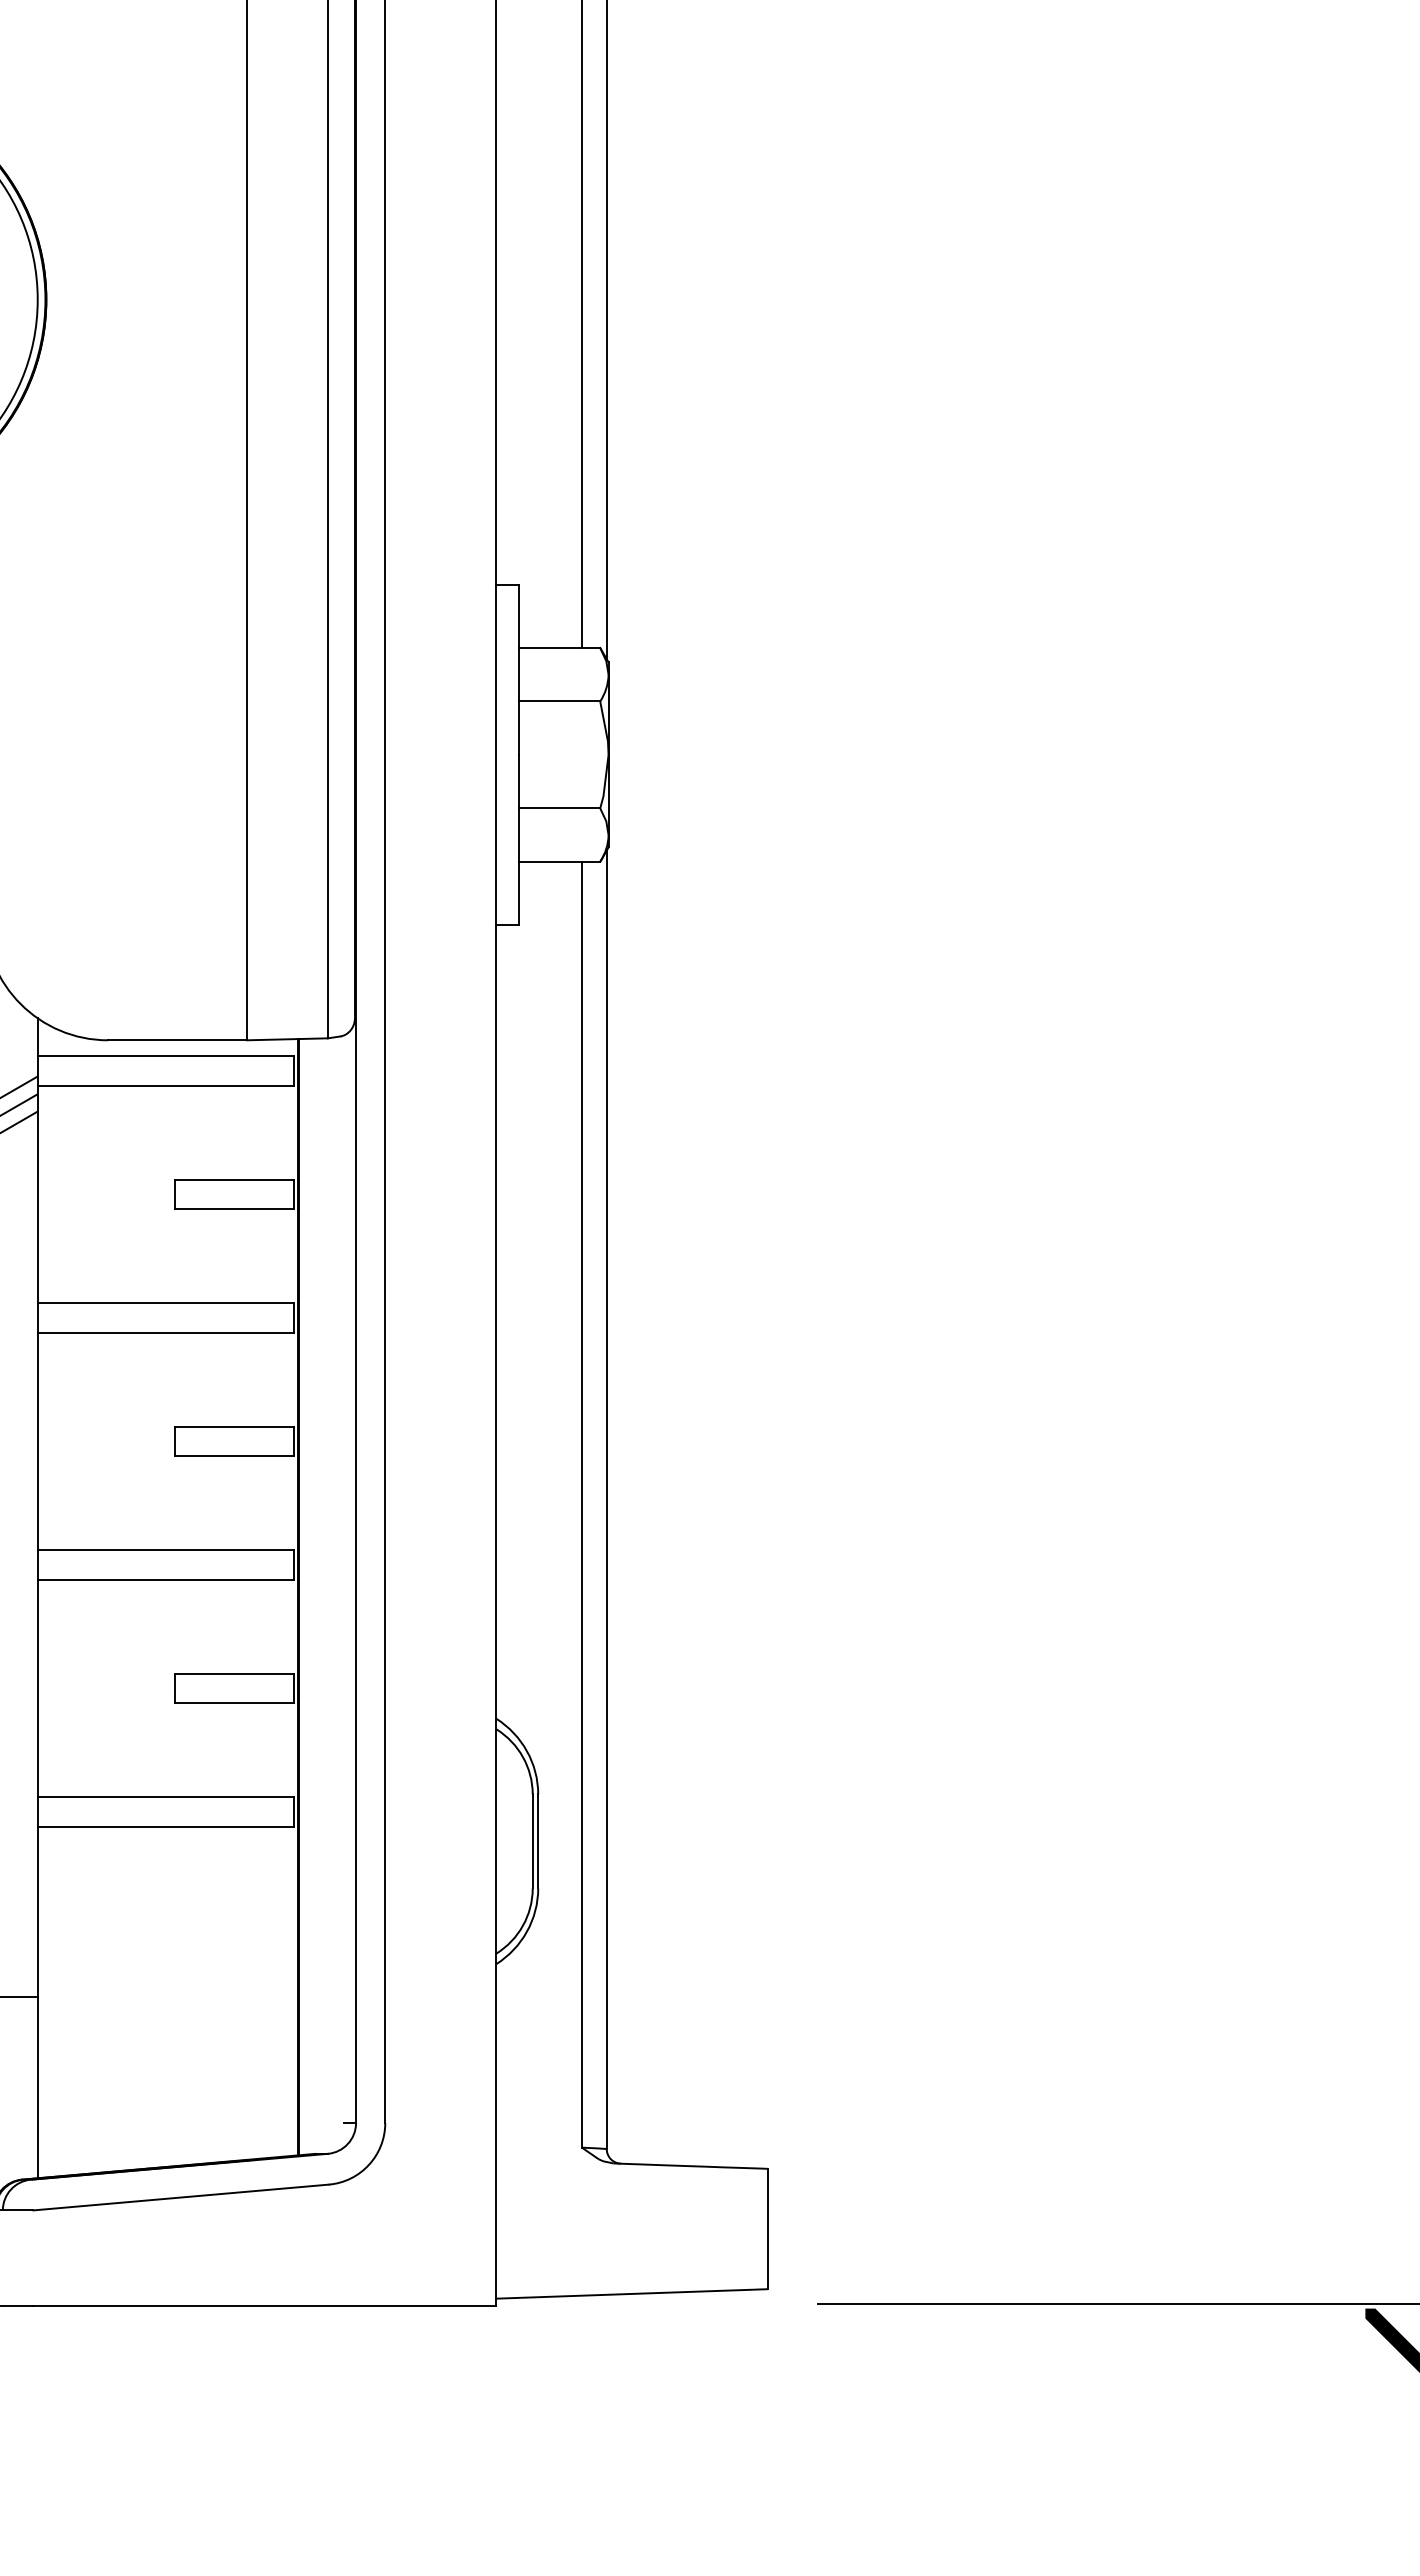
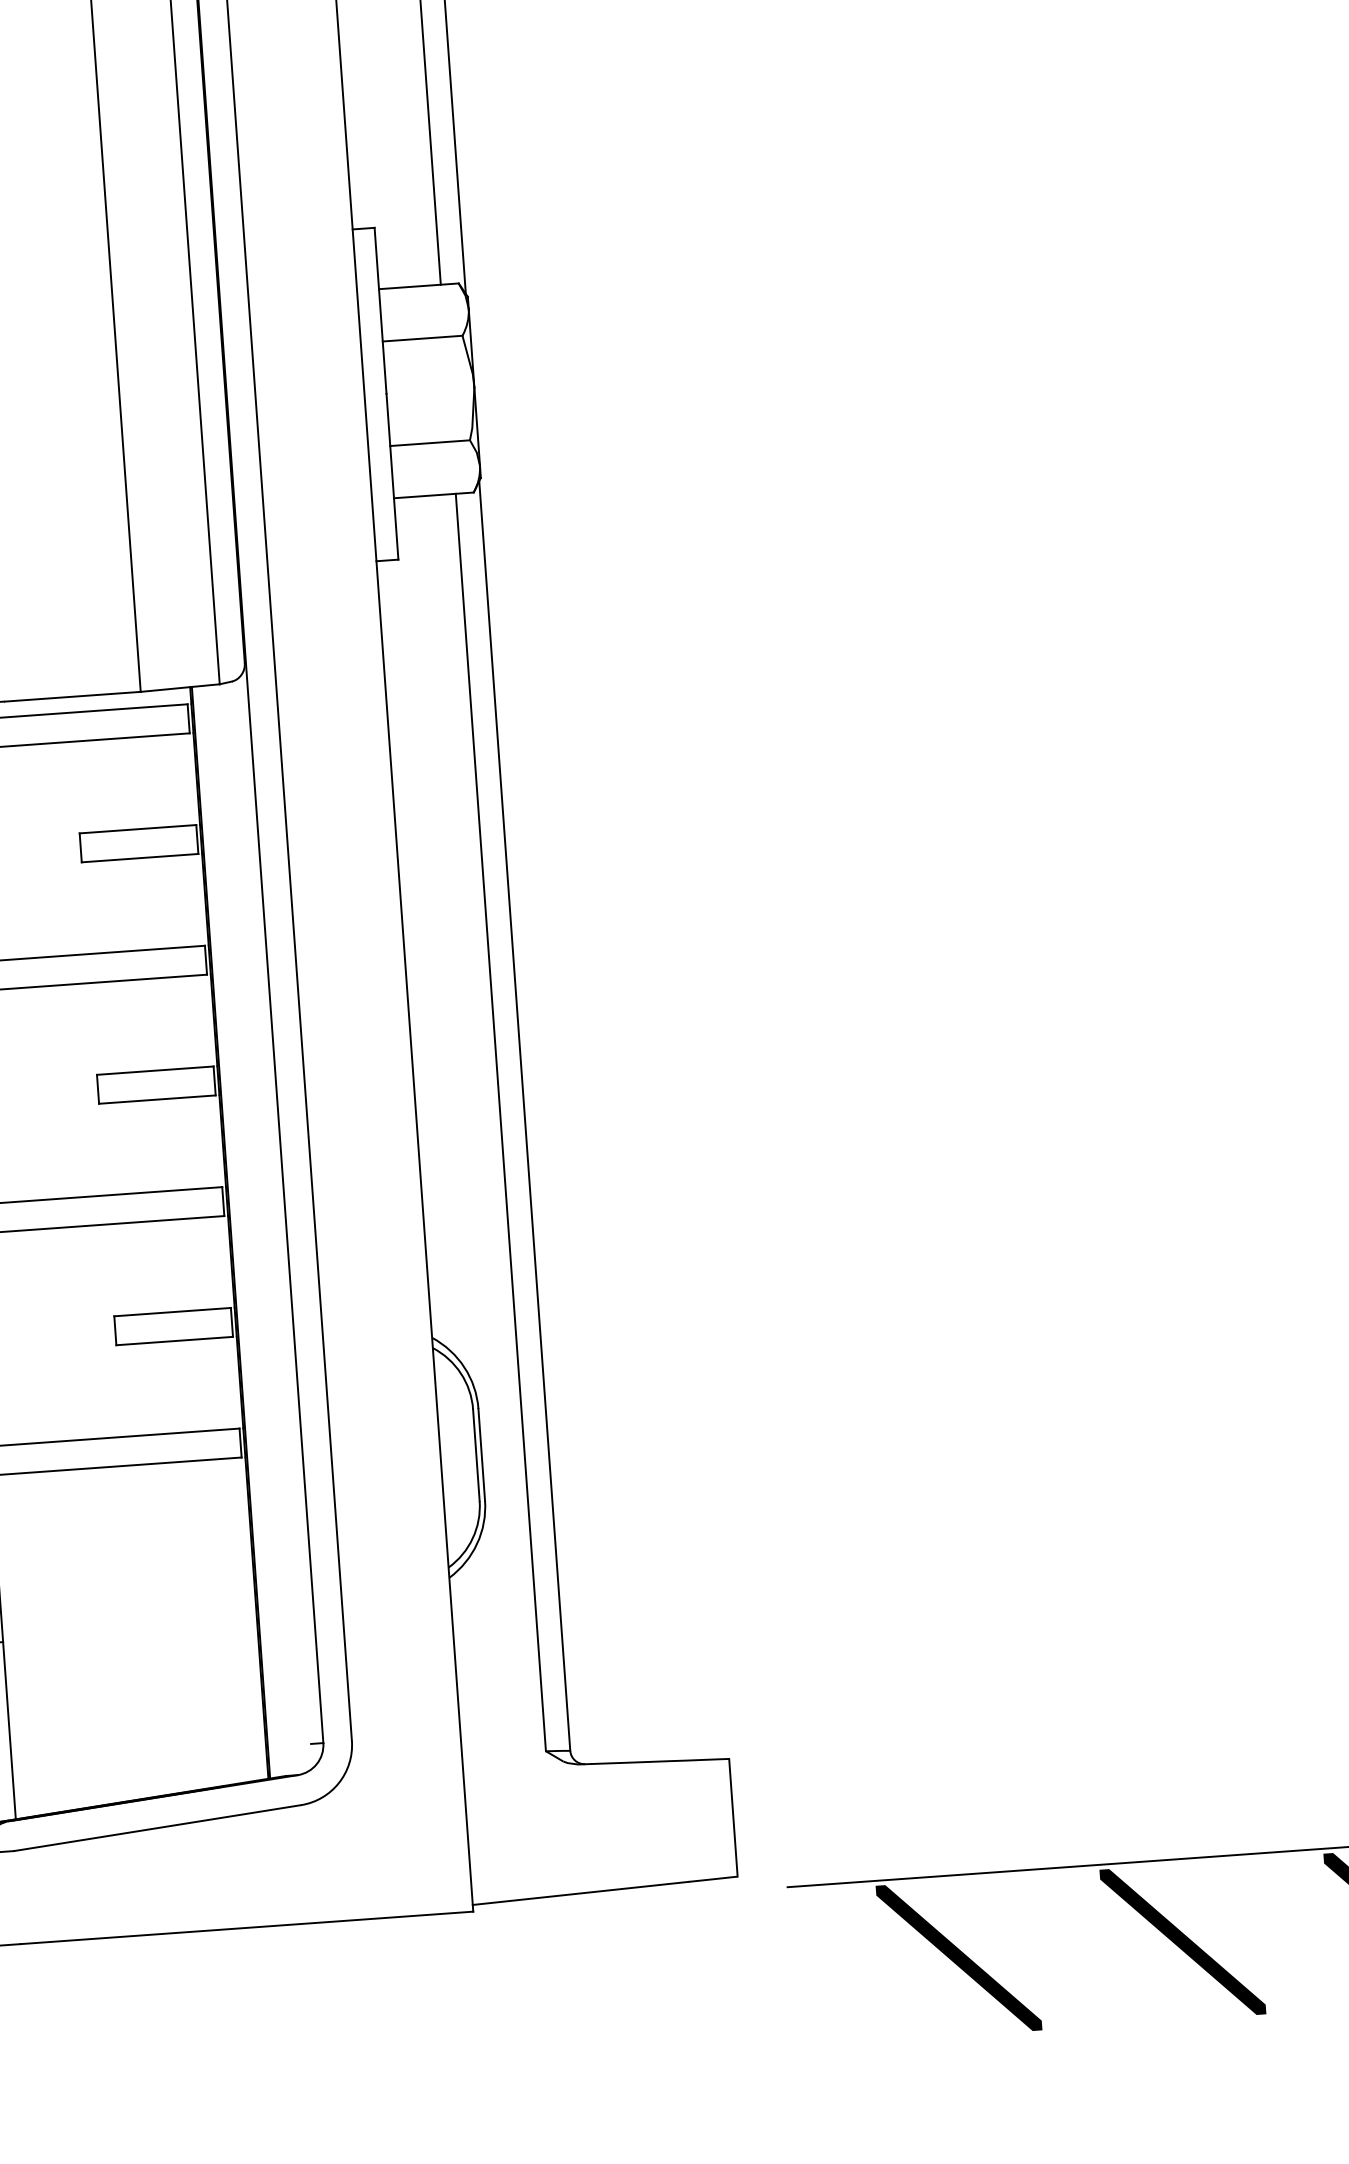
fill: (986, 2387) -> (958, 1957), added
fill: (1215, 2387) -> (1182, 1941), added

